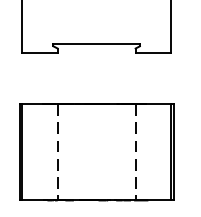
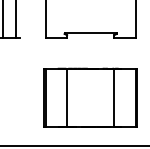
line: (58, 151) -> (67, 97), dashed -> solid
line: (136, 151) -> (114, 97), dashed -> solid

